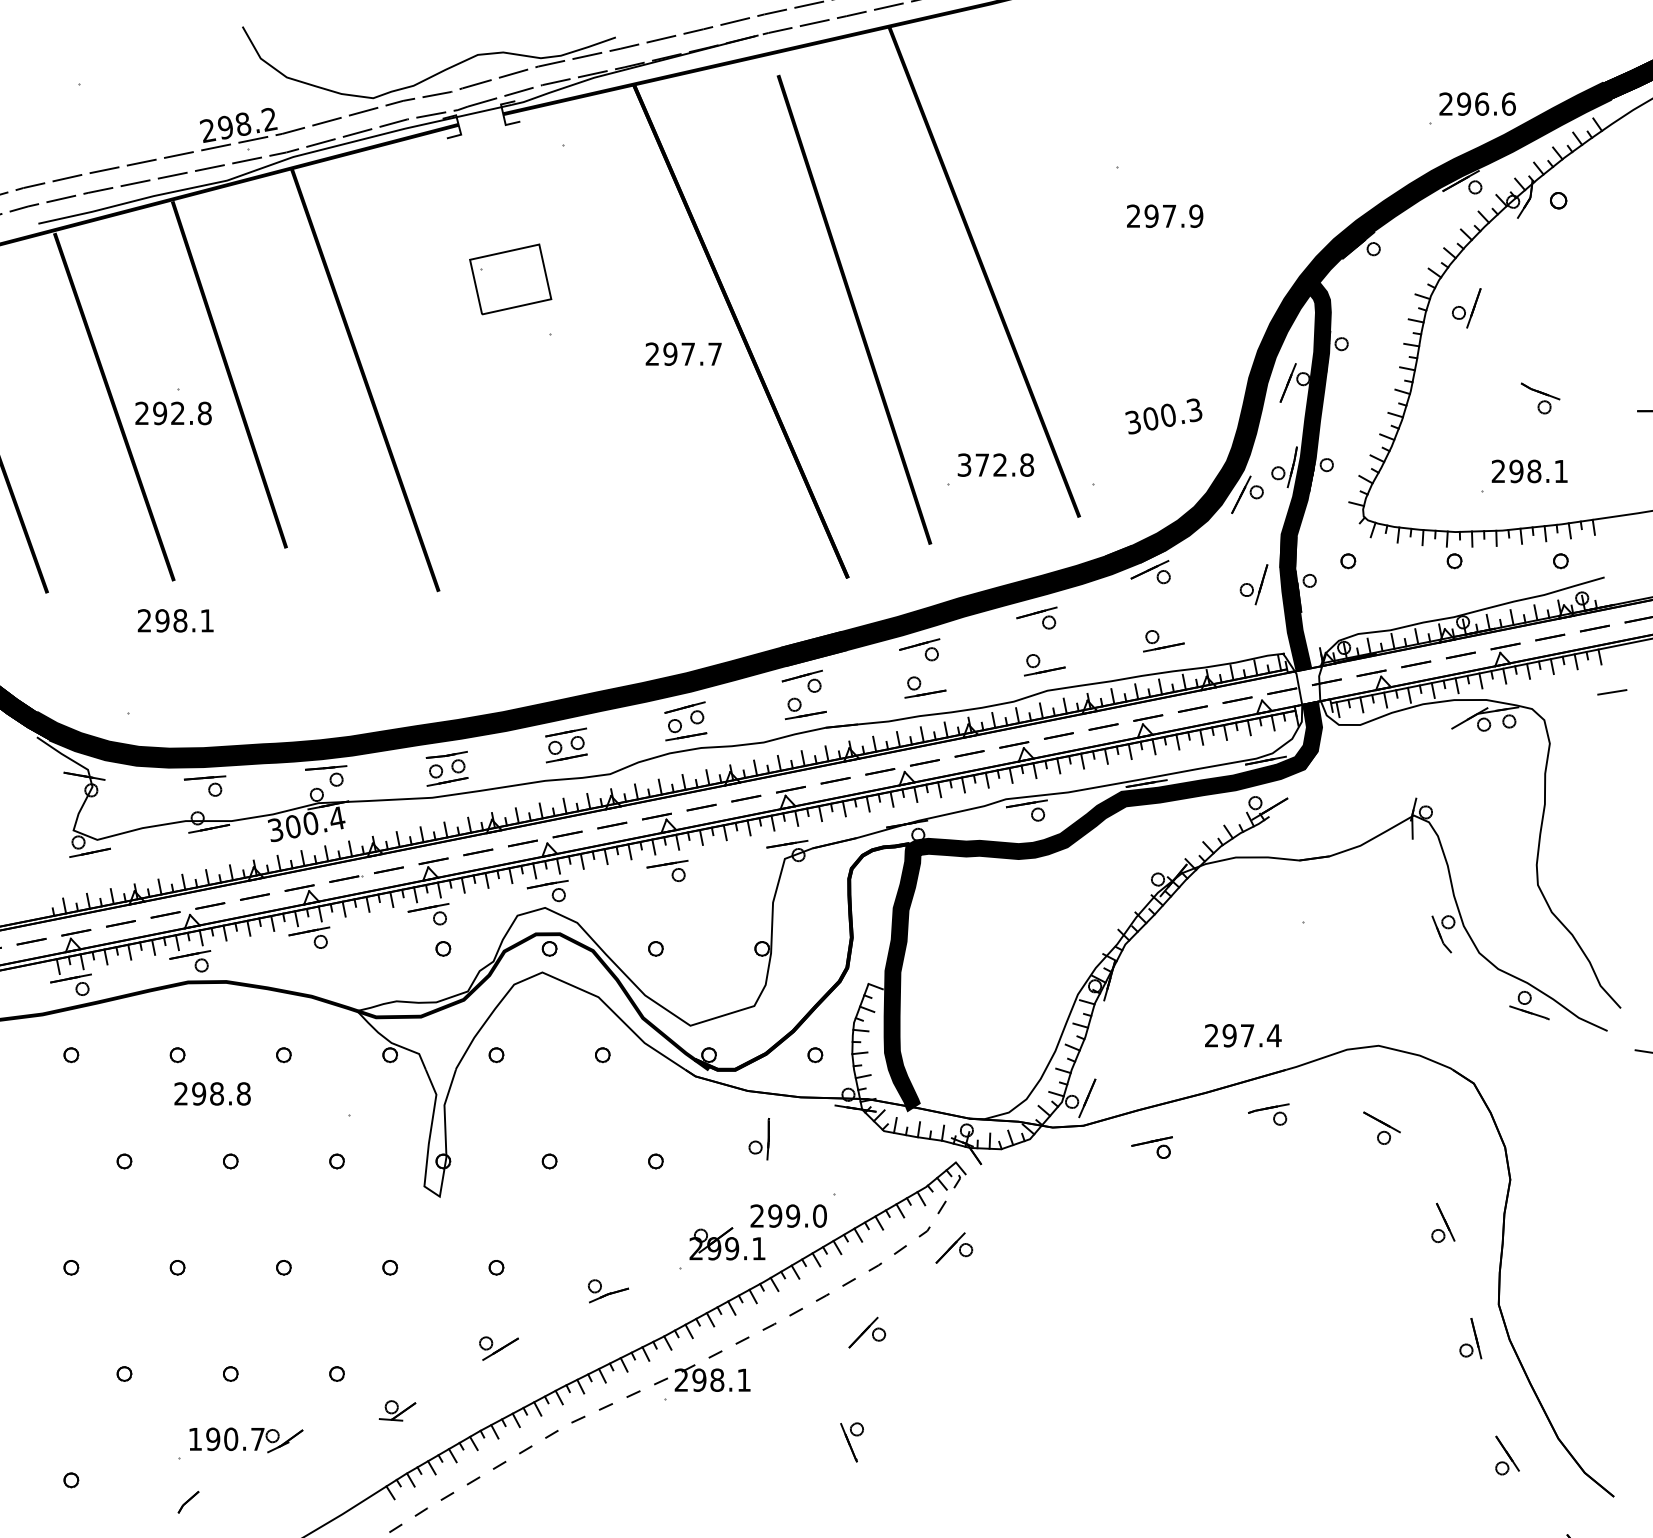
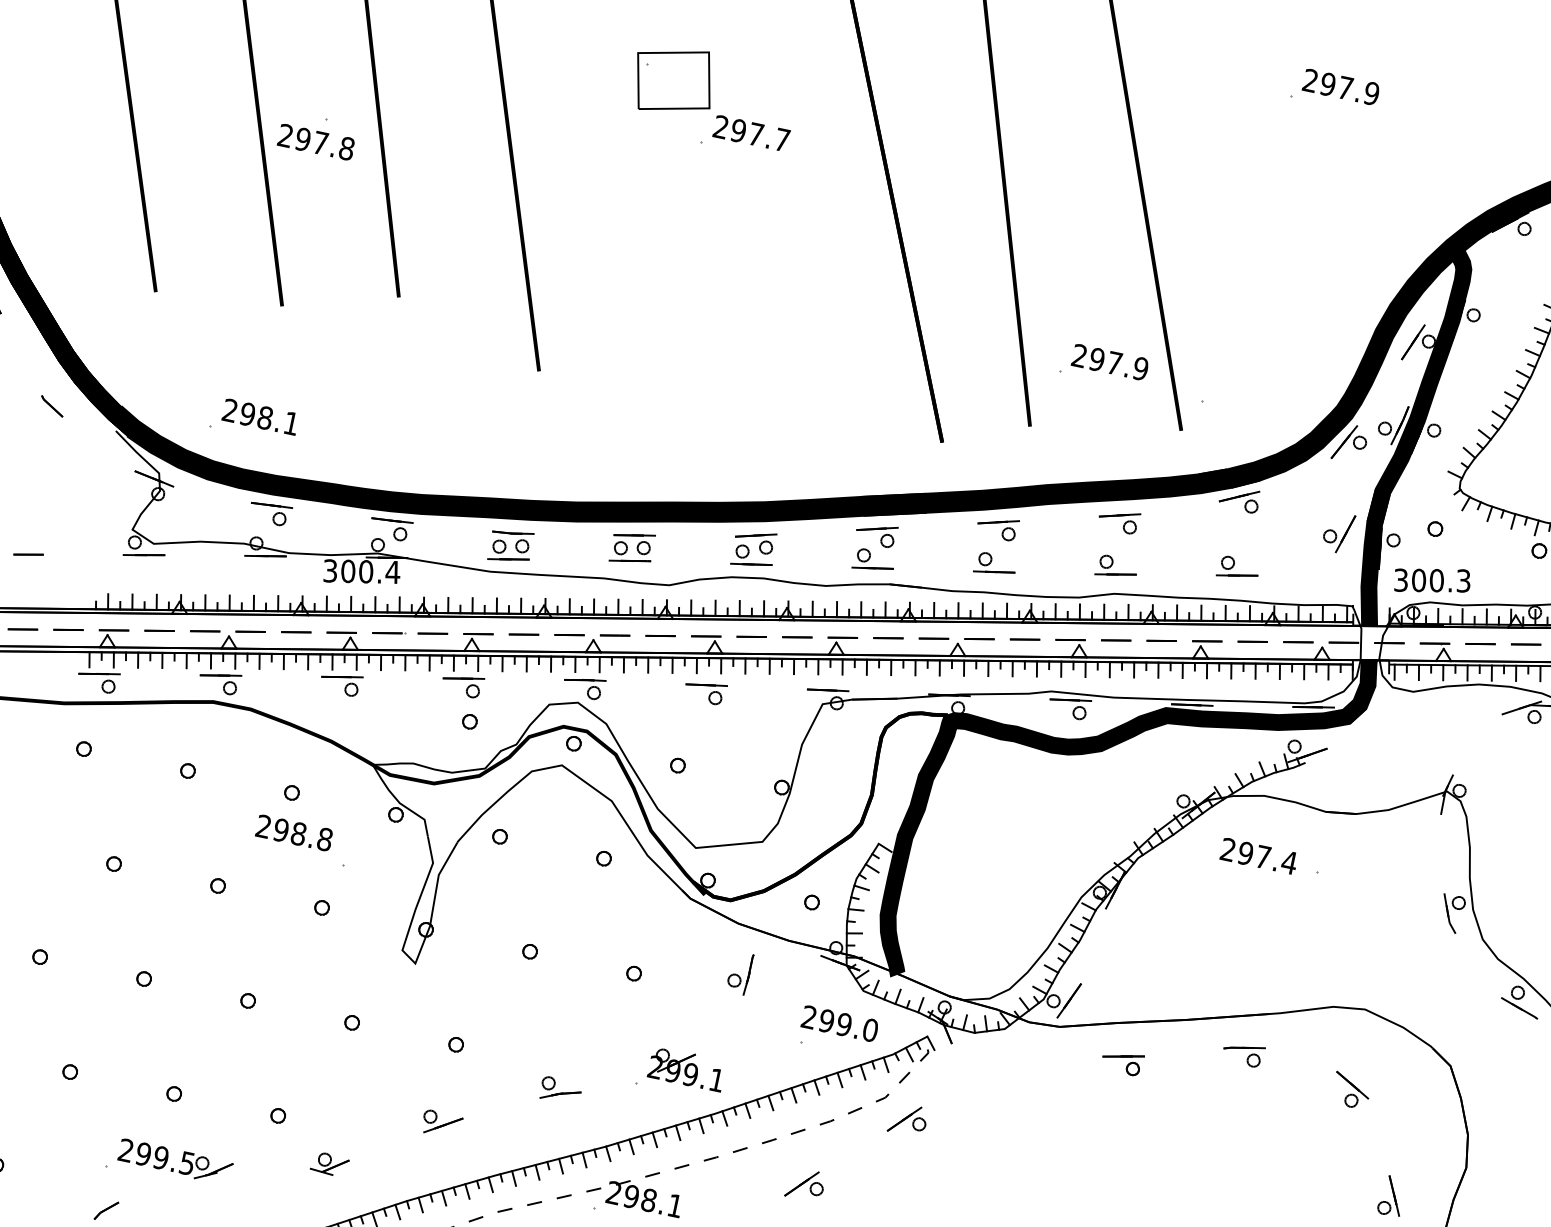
text: (1165, 215) -> (1341, 86), moved
text: (683, 353) -> (751, 132), moved
text: (177, 412) -> (320, 142), 292.8 -> 297.8
text: (1163, 416) -> (1431, 580), moved
text: (995, 464) -> (1110, 361), 372.8 -> 297.9
text: (175, 620) -> (260, 416), moved
text: (1243, 1035) -> (1259, 856), moved
text: (212, 1093) -> (294, 832), moved
text: (788, 1215) -> (839, 1023), moved
text: (226, 1439) -> (156, 1157), 190.7 -> 299.5

